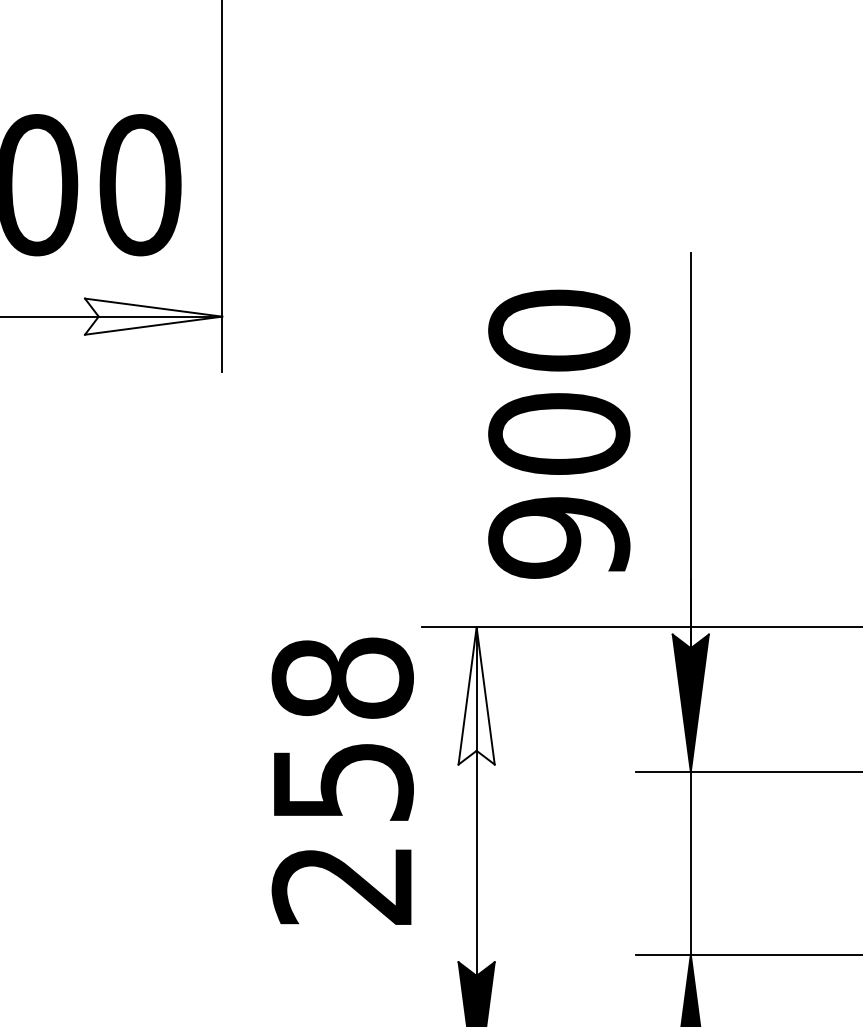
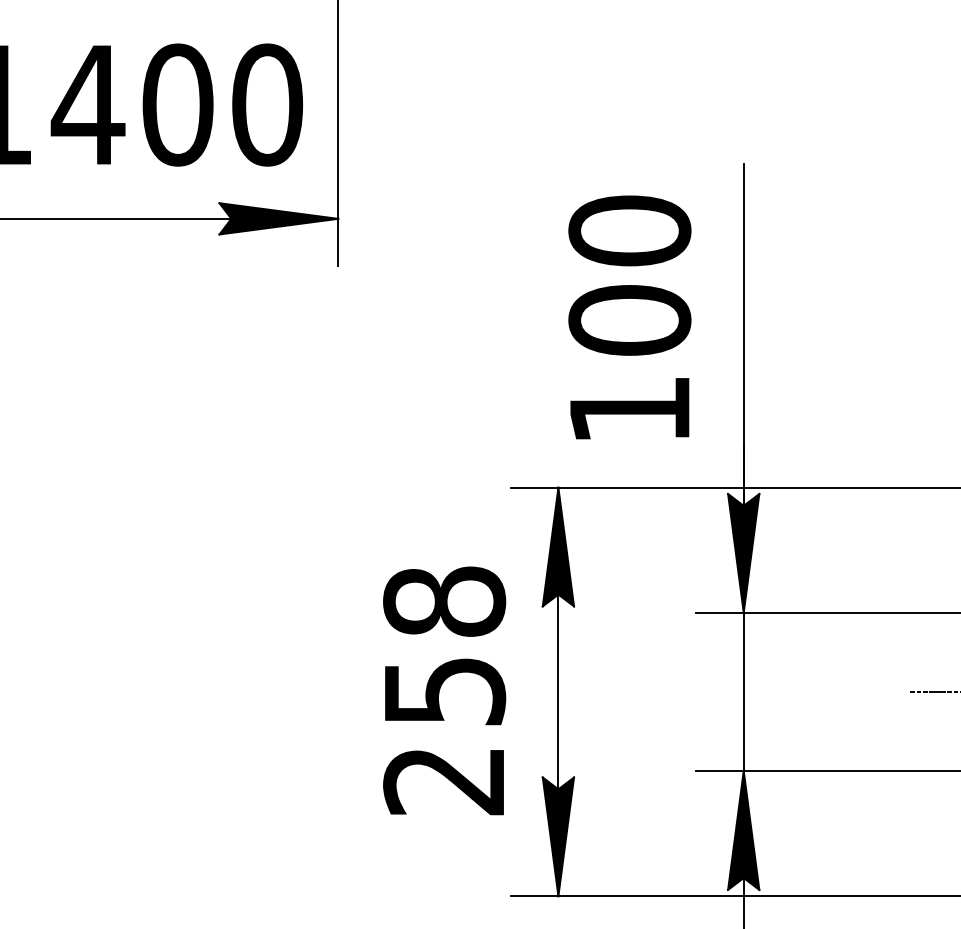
fill: (153, 316) -> (278, 218), added
text: (558, 538) -> (629, 410), 900 -> 100
fill: (476, 695) -> (558, 546), added
text: (342, 780) -> (444, 690), moved

